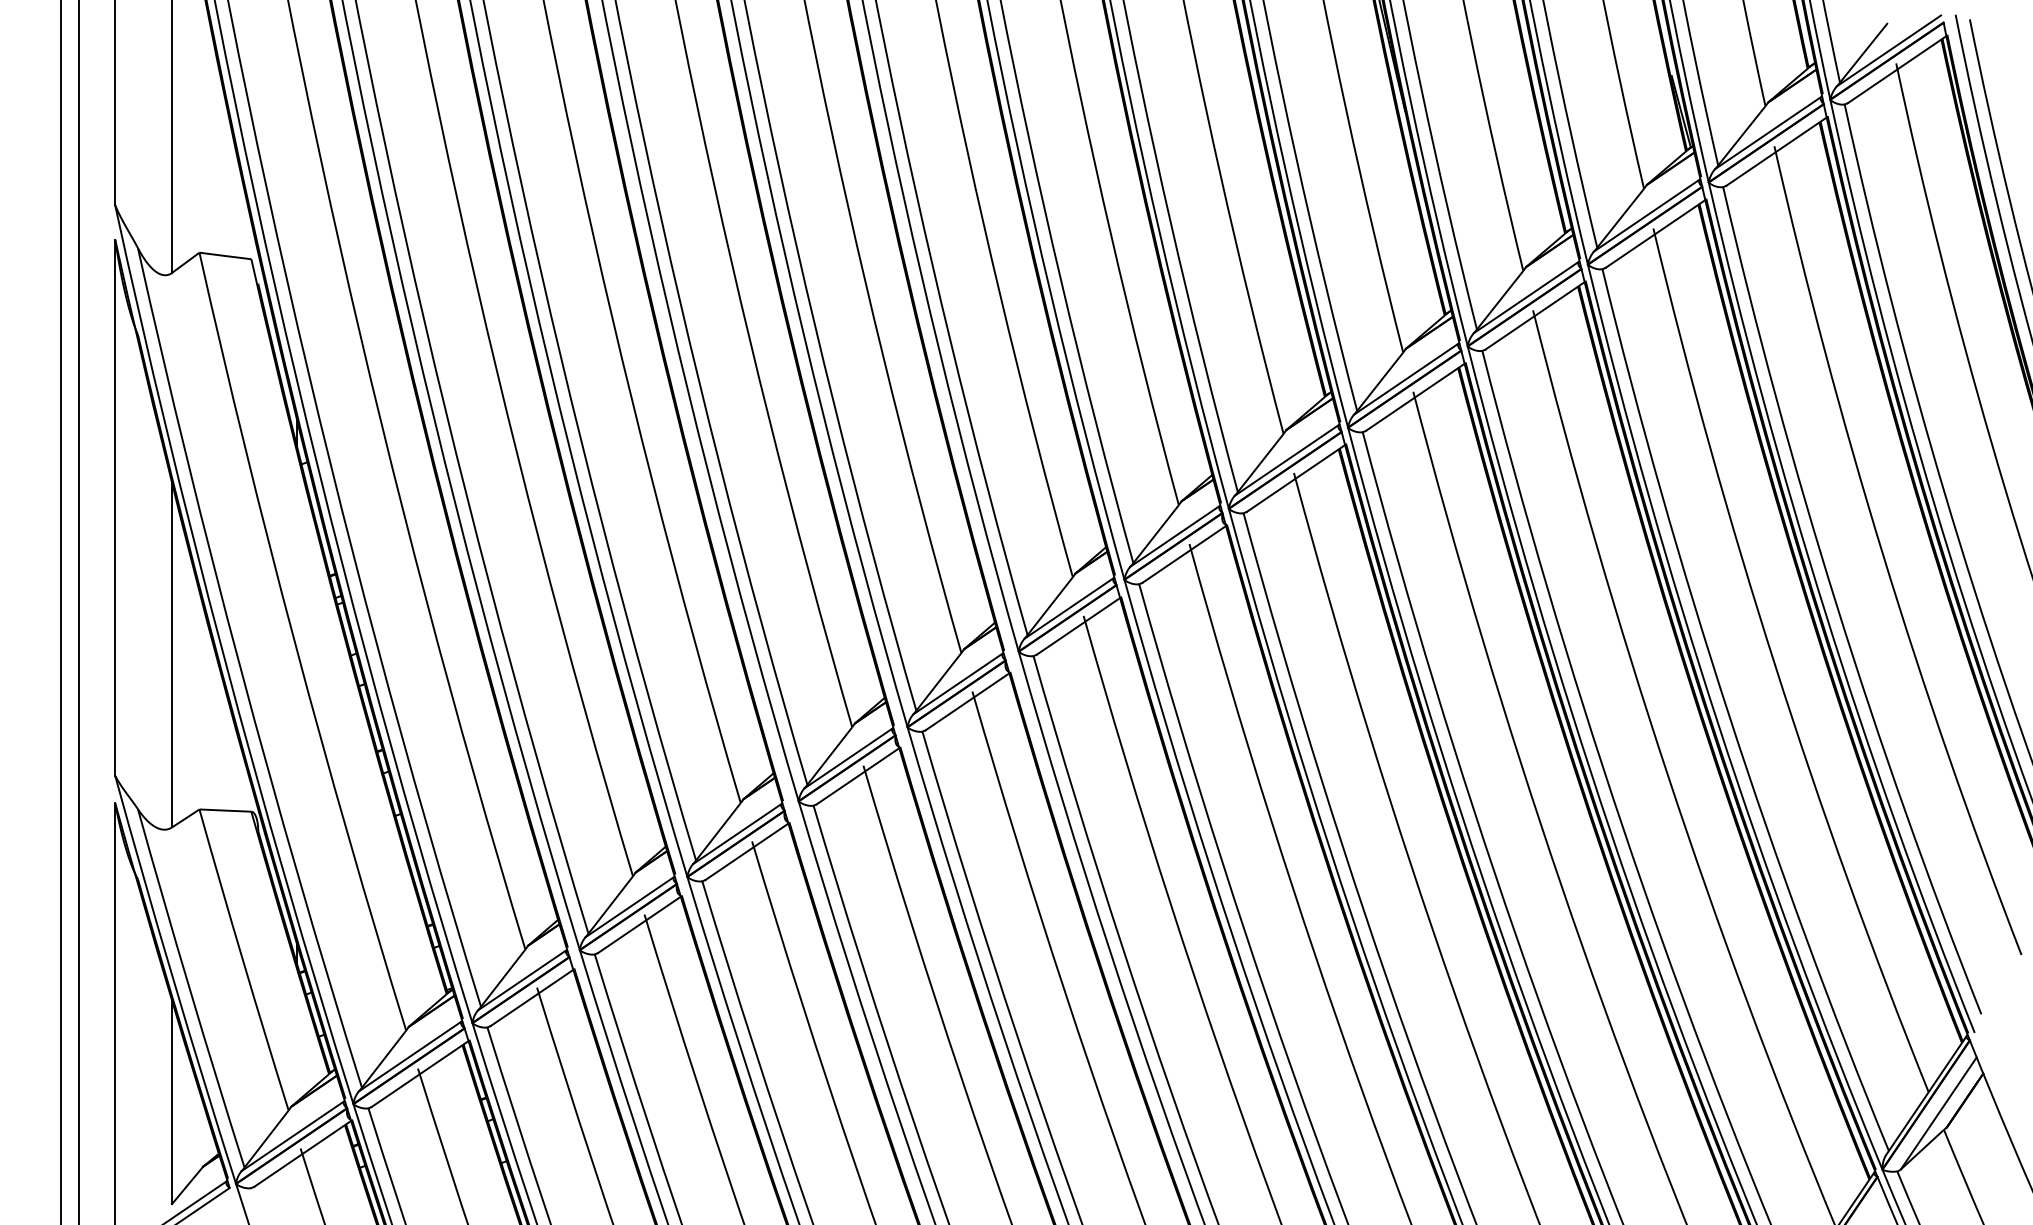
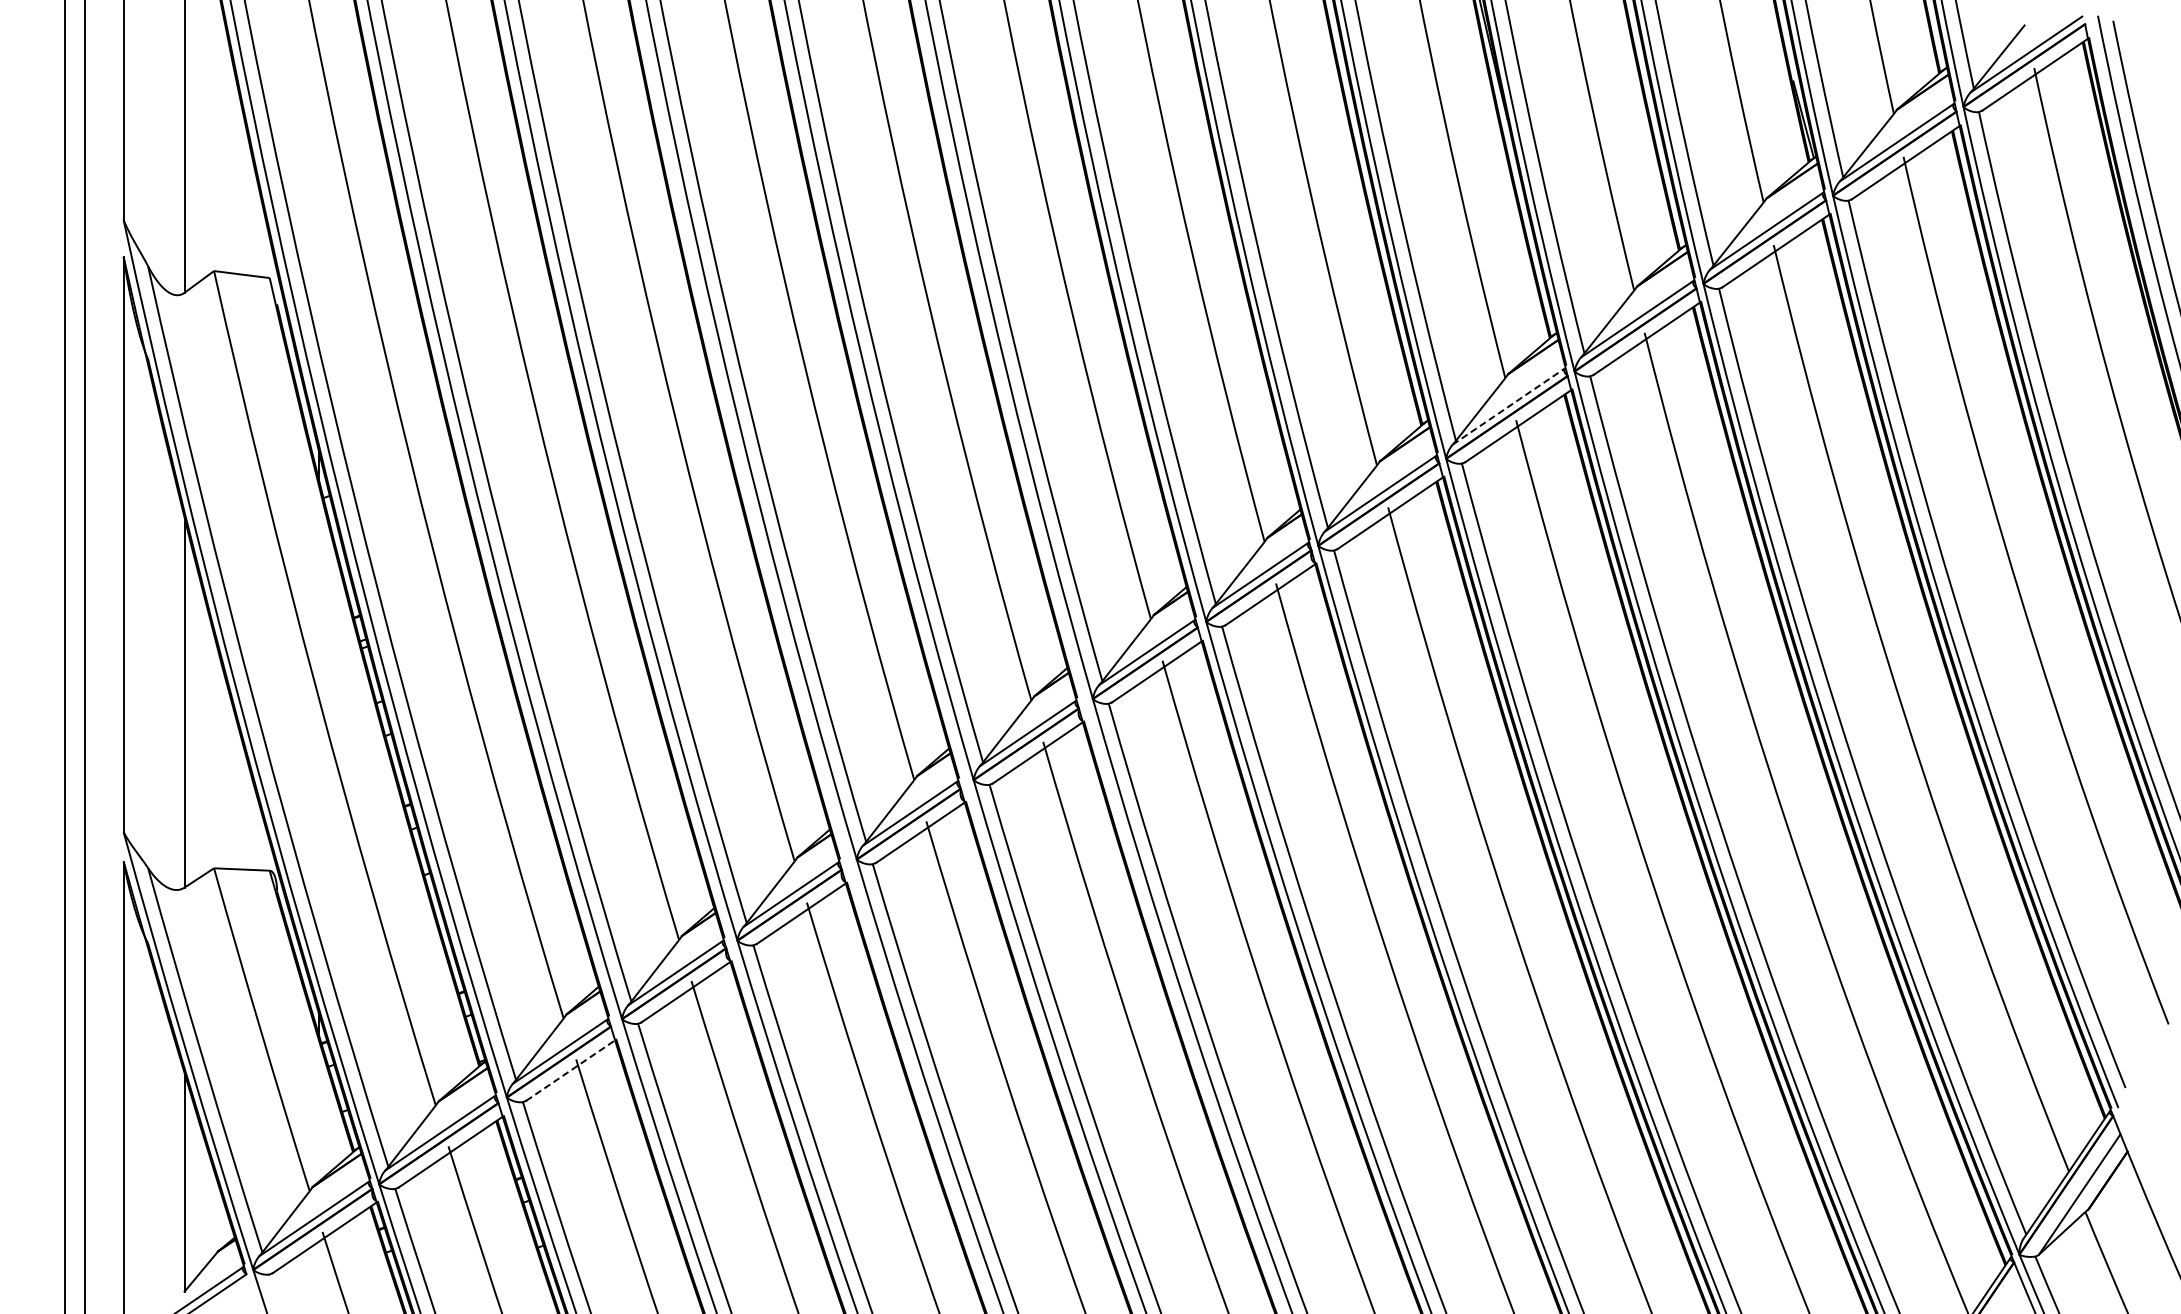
line: (1406, 378) -> (1508, 406), solid -> dashed
line: (531, 997) -> (570, 1070), solid -> dashed

